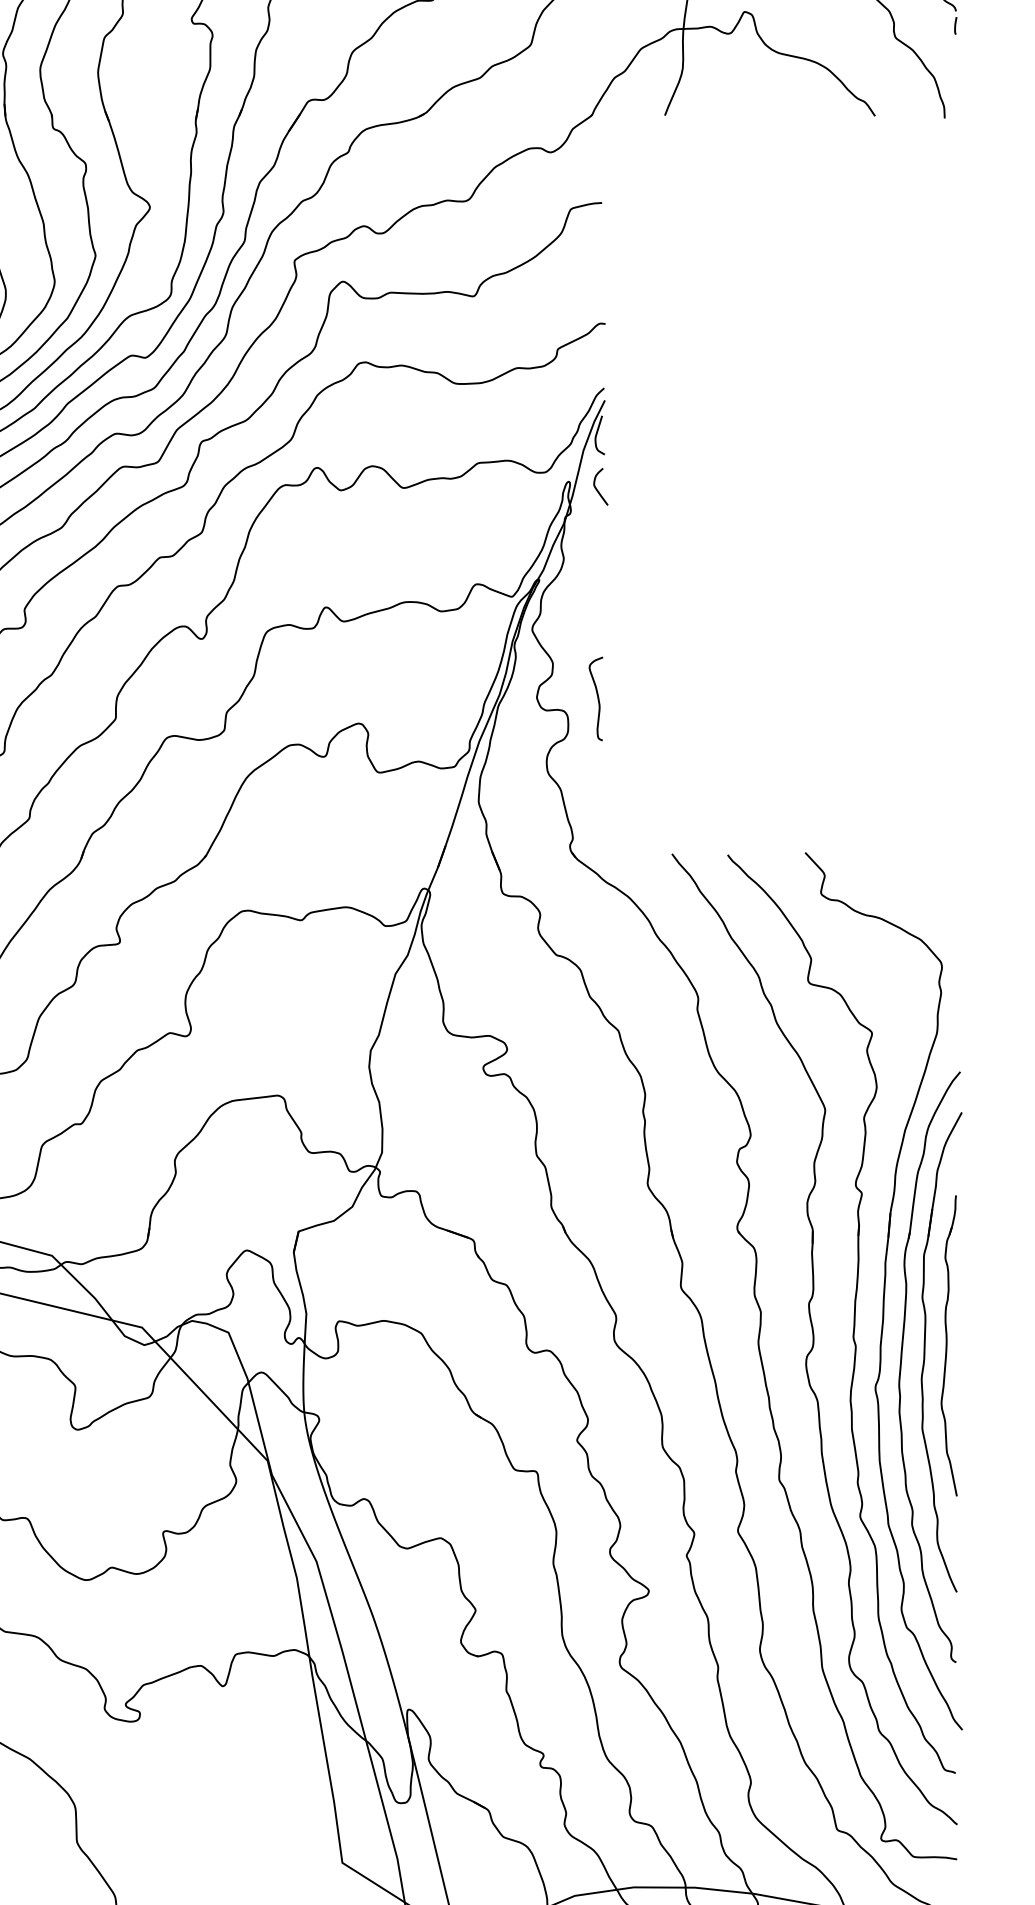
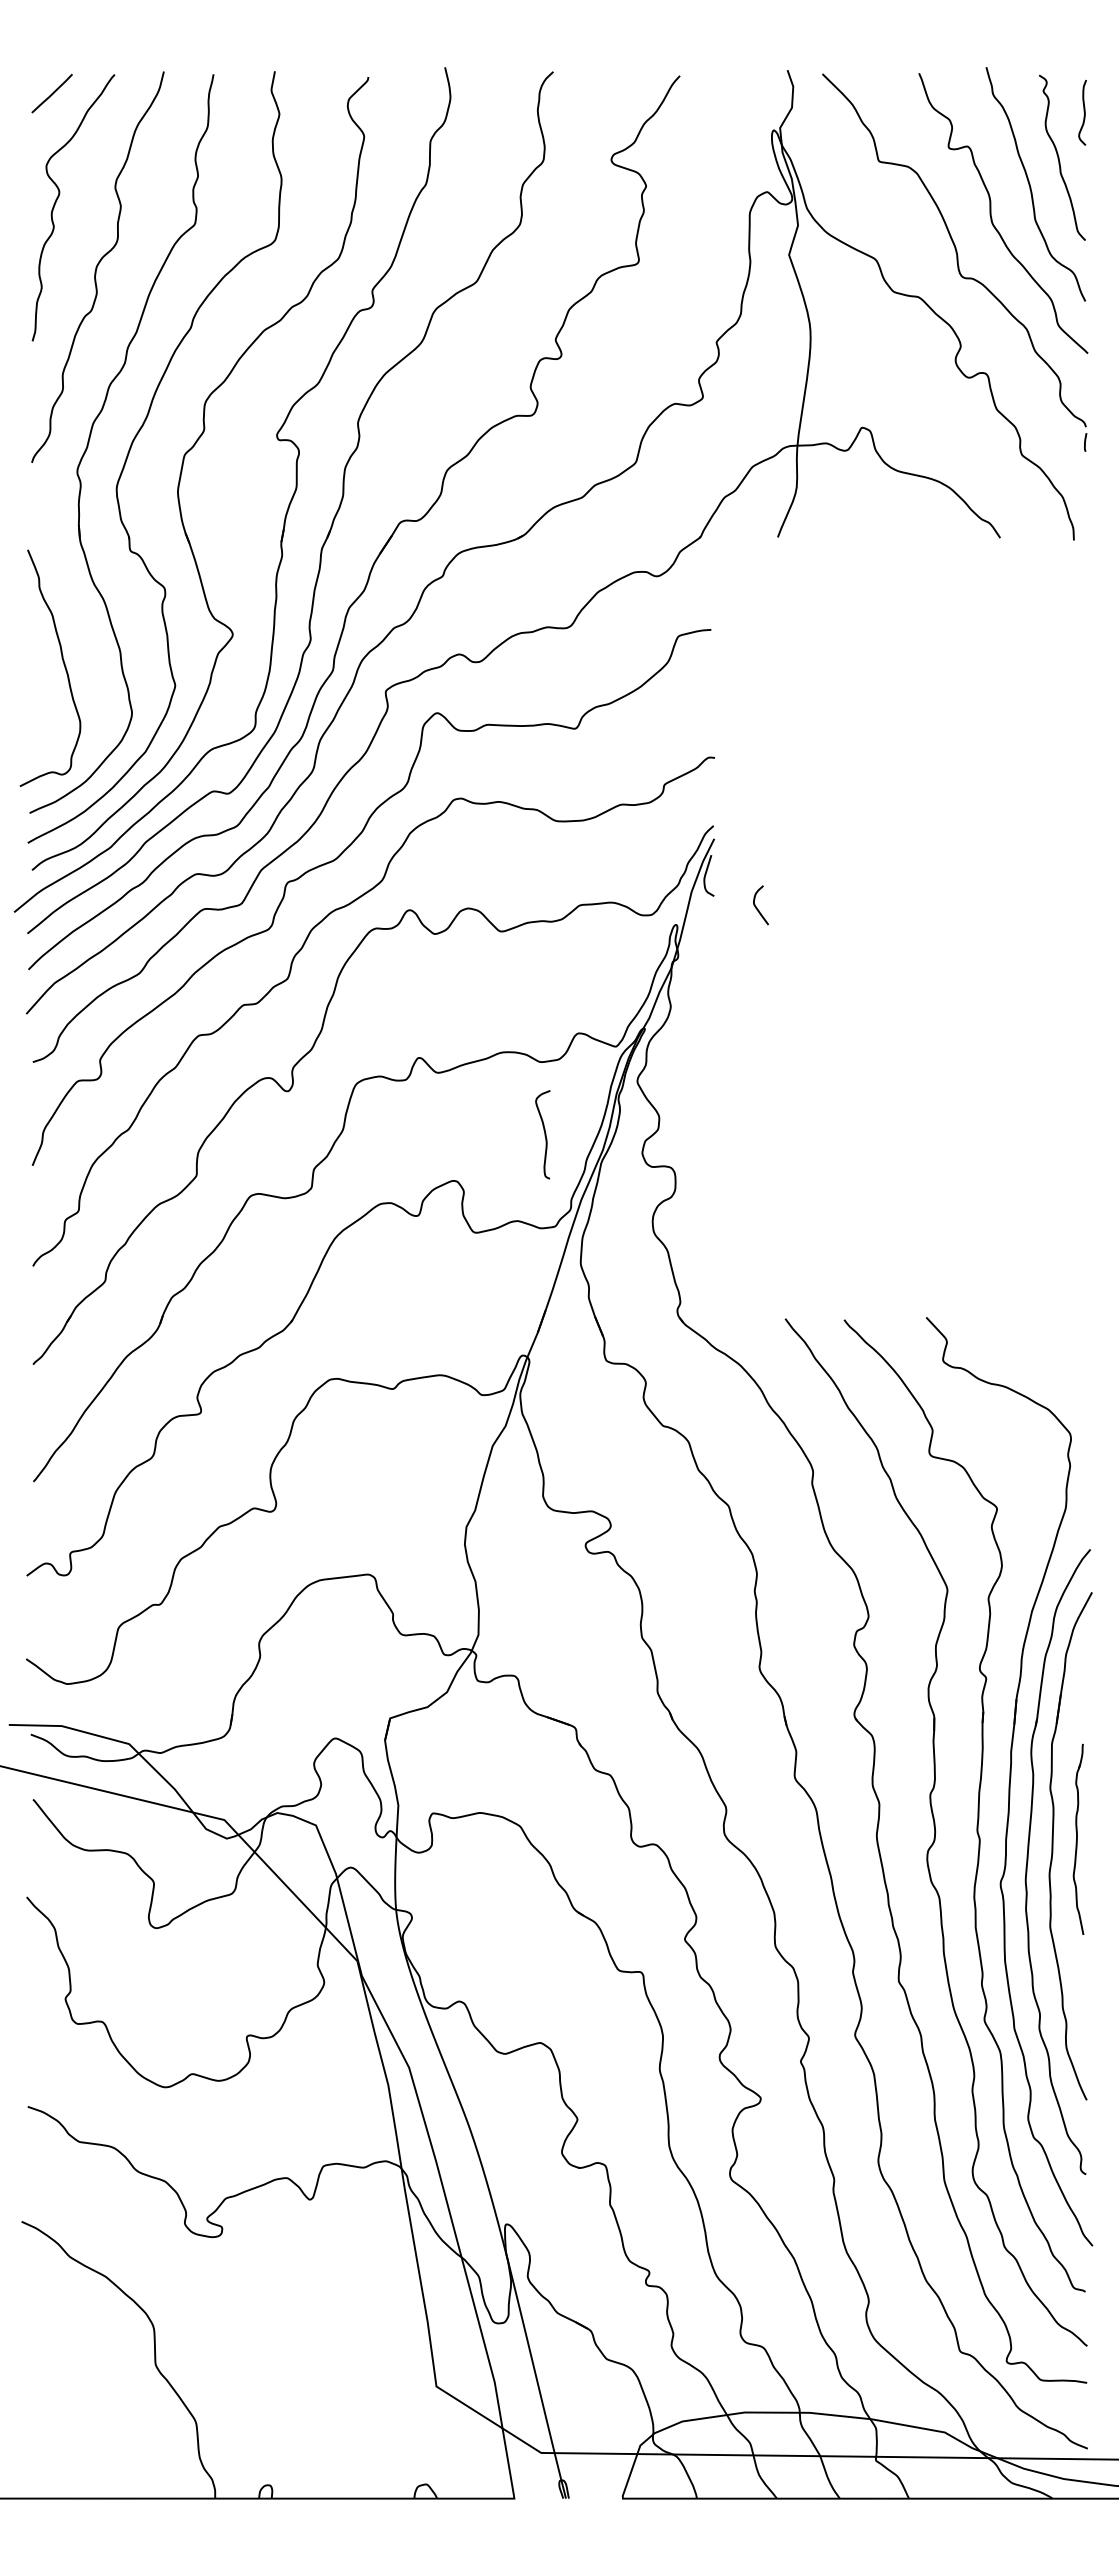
curve: (597, 488) -> (757, 907), moved
curve: (597, 698) -> (544, 1134), moved
part: (949, 1345) -> (1078, 1839), size x0.6

